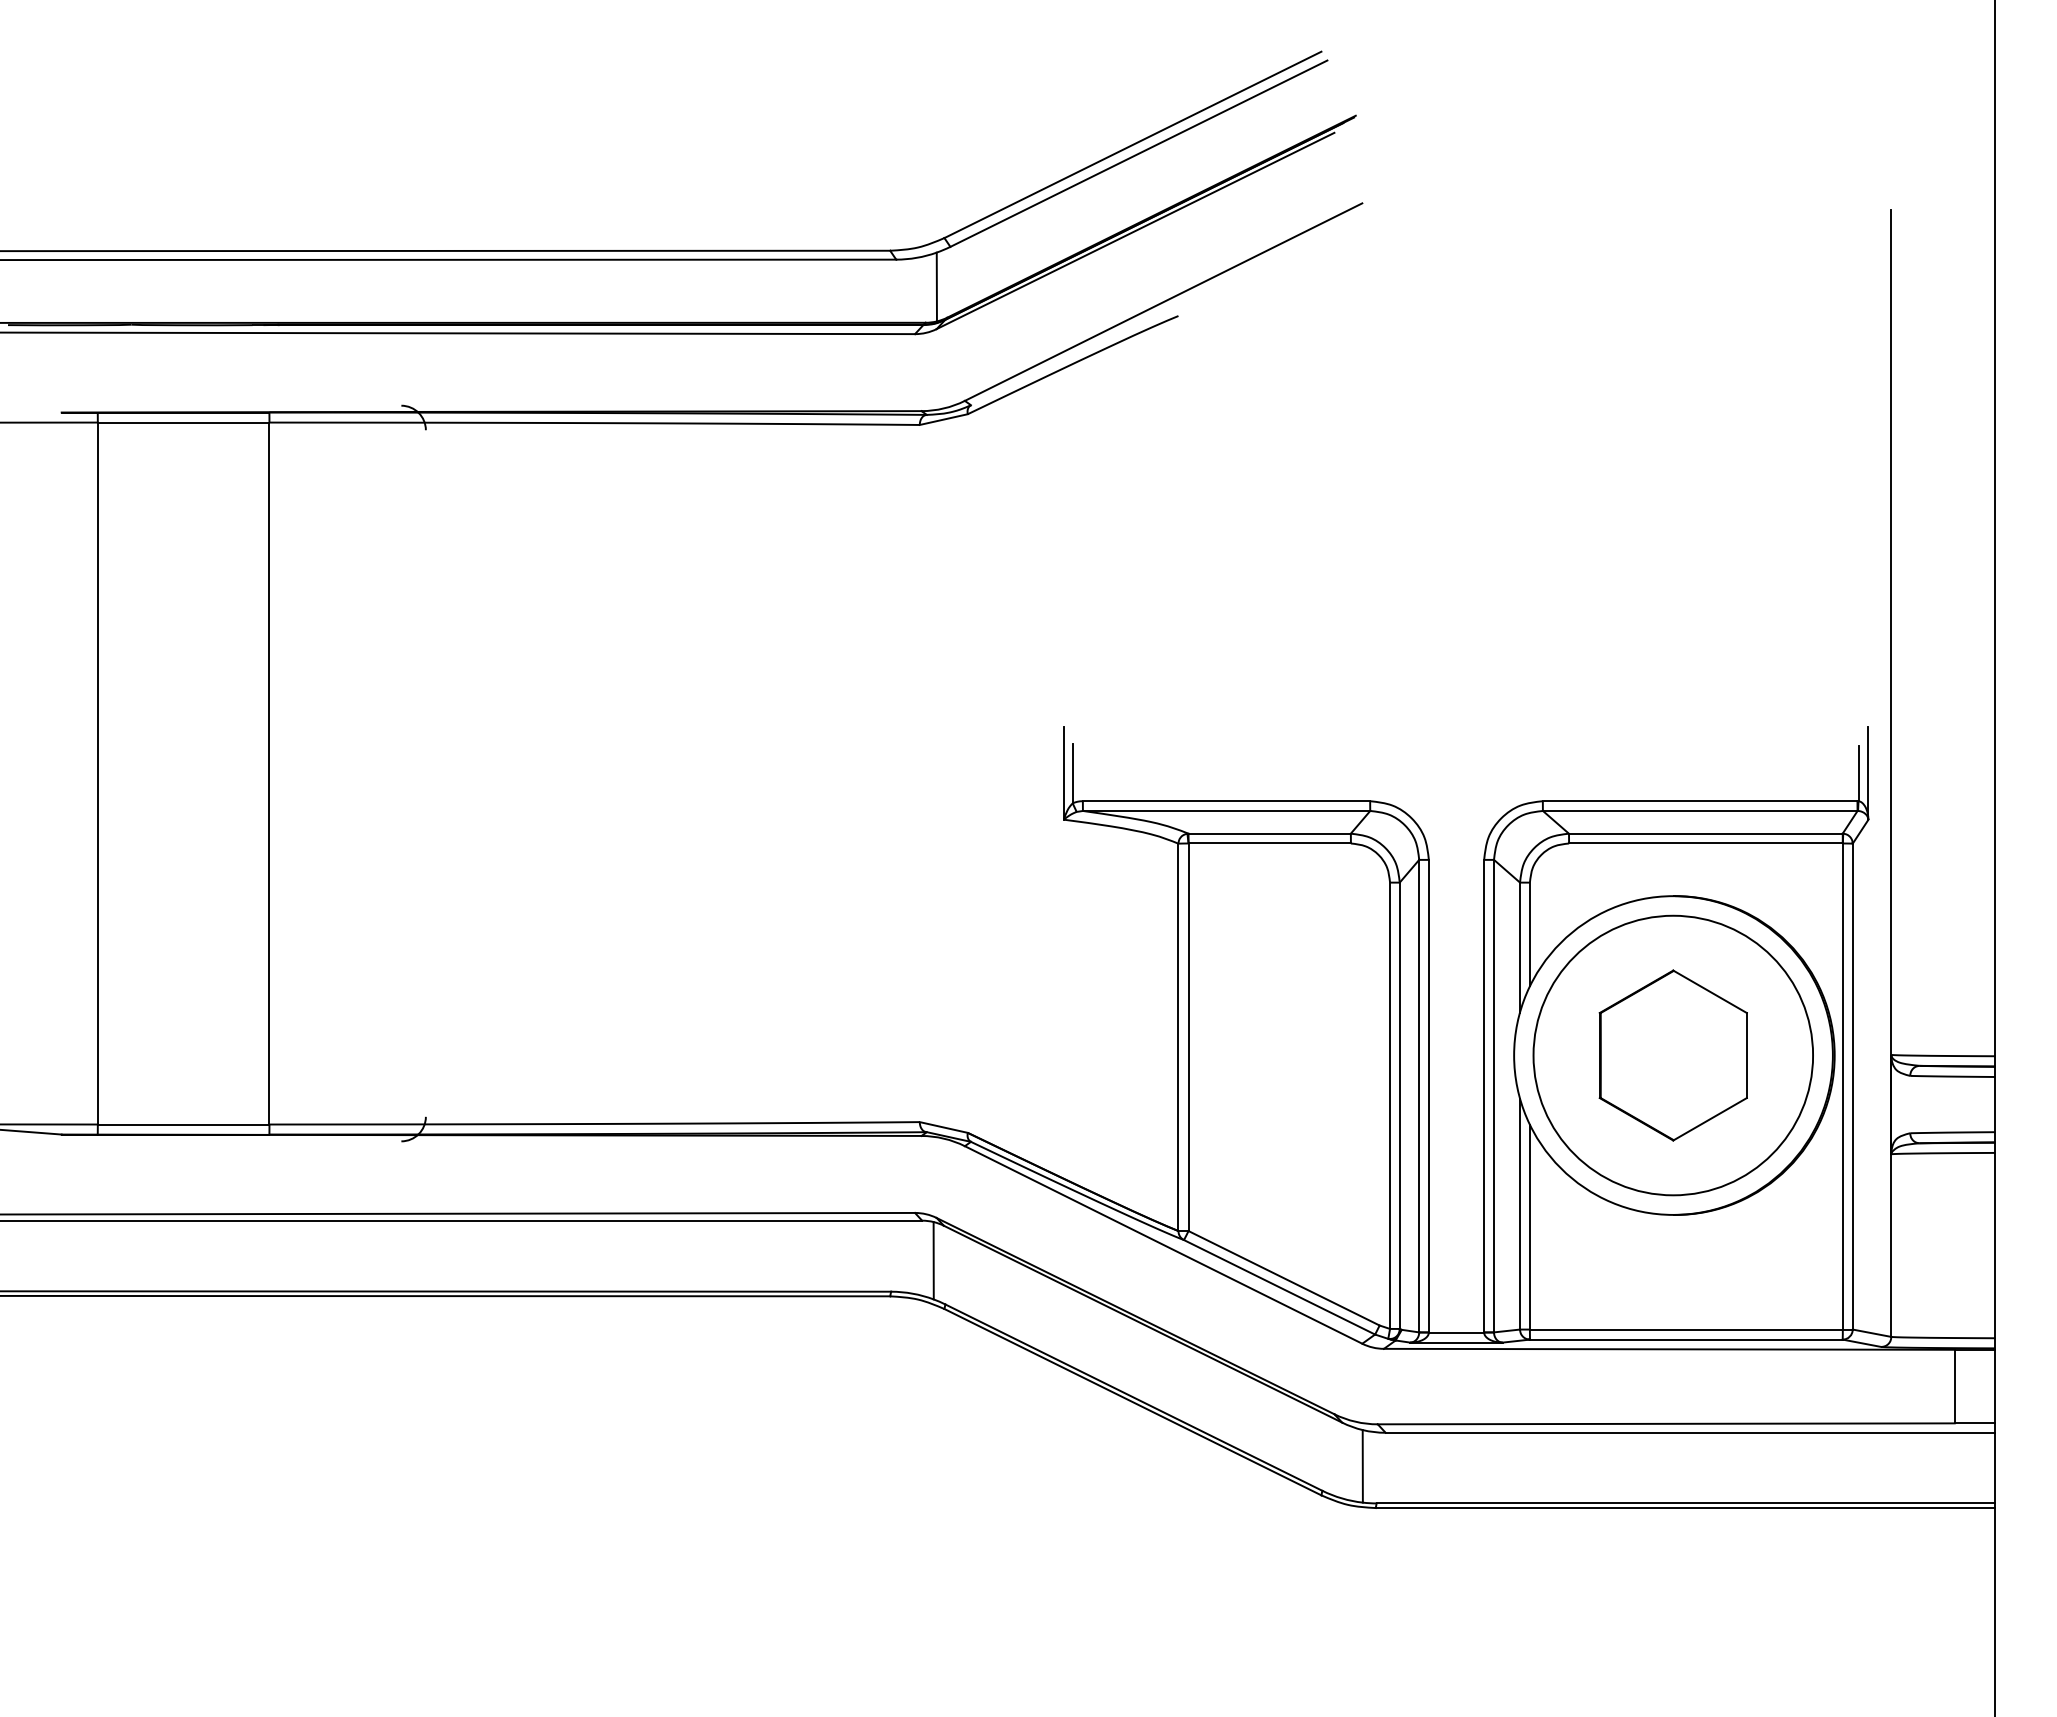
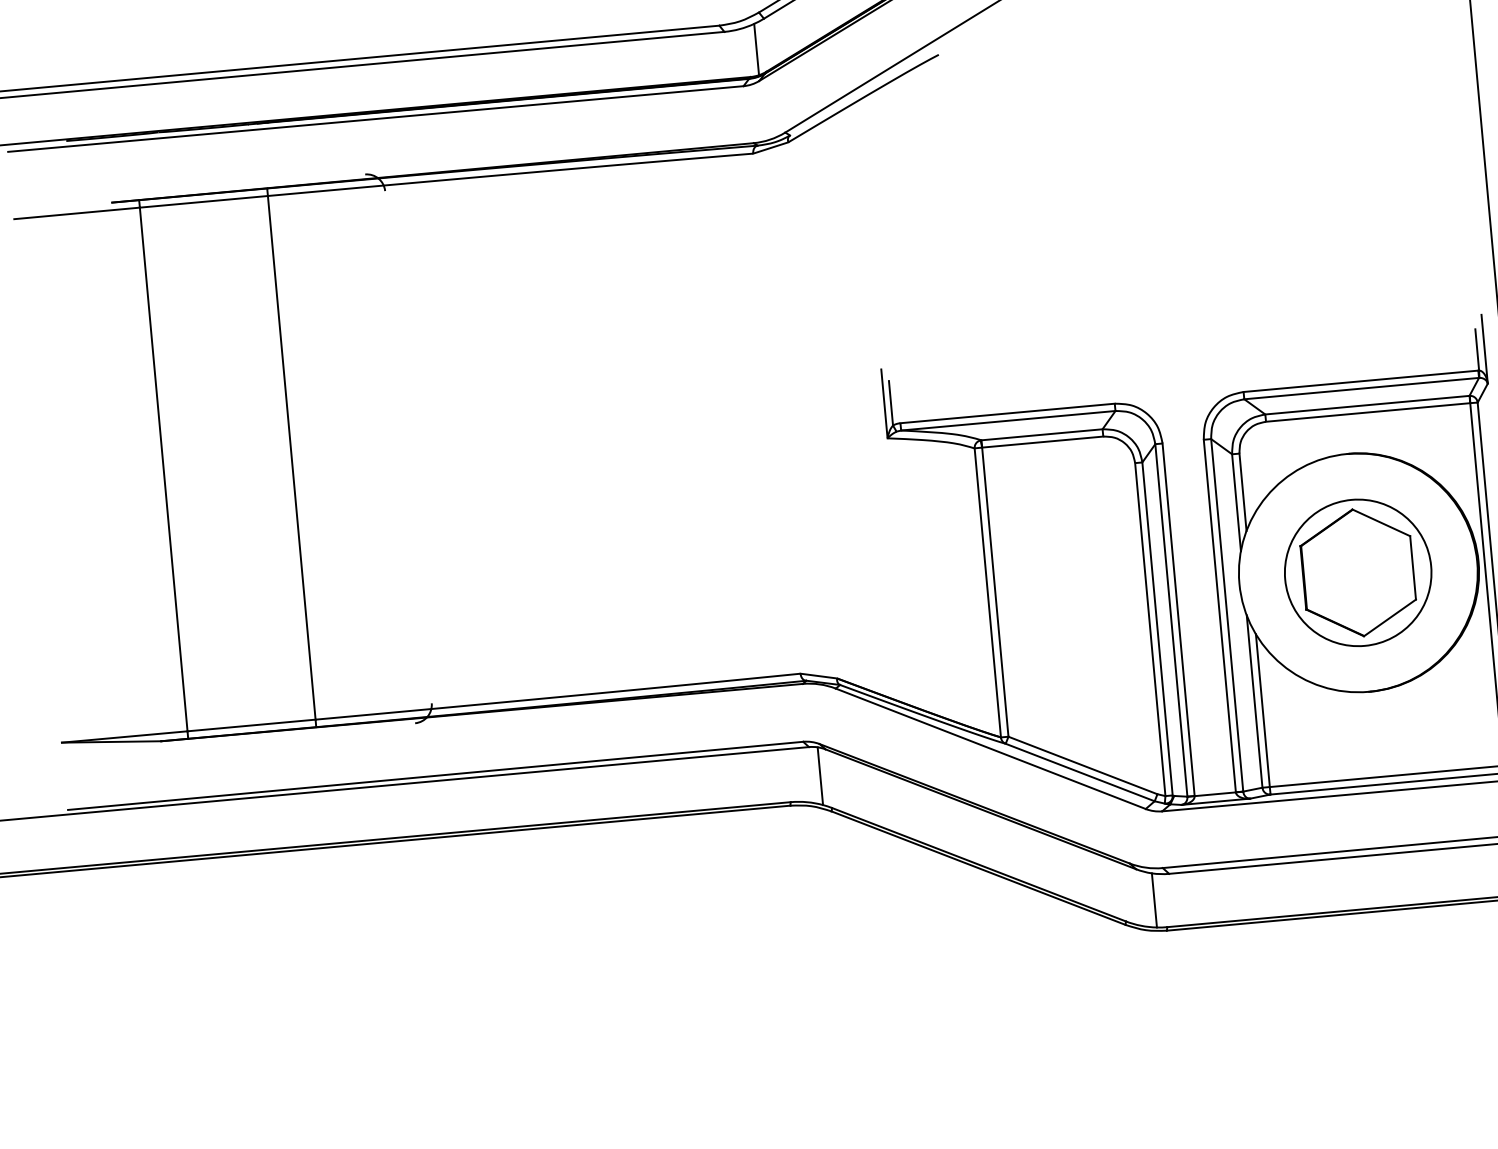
circle: (1673, 1055) -> (1358, 572), size x0.7

